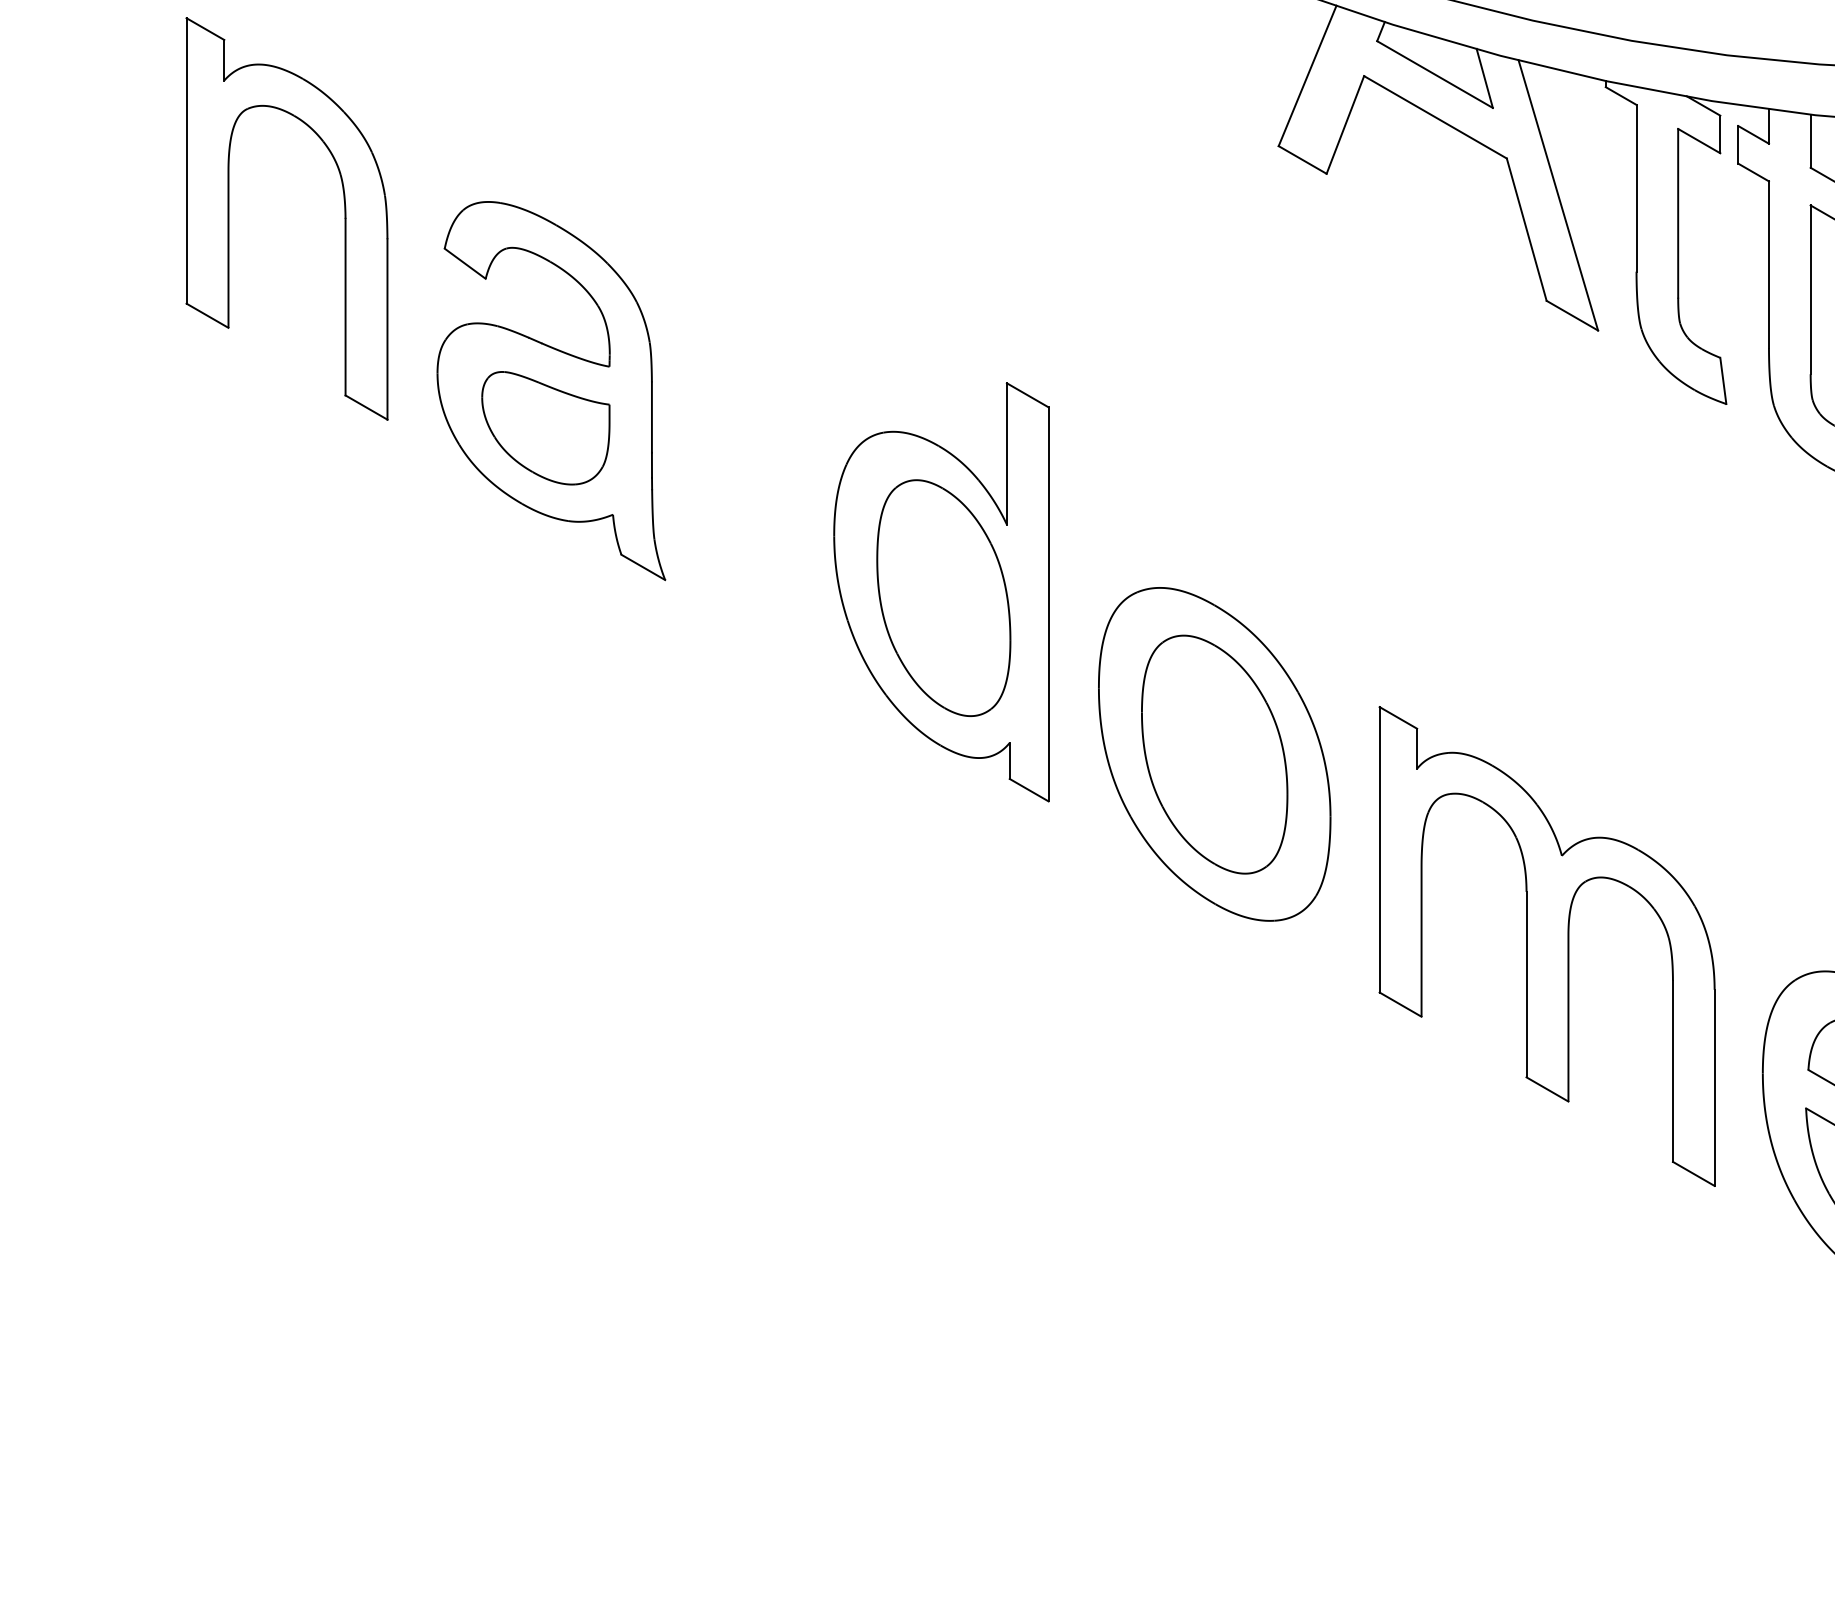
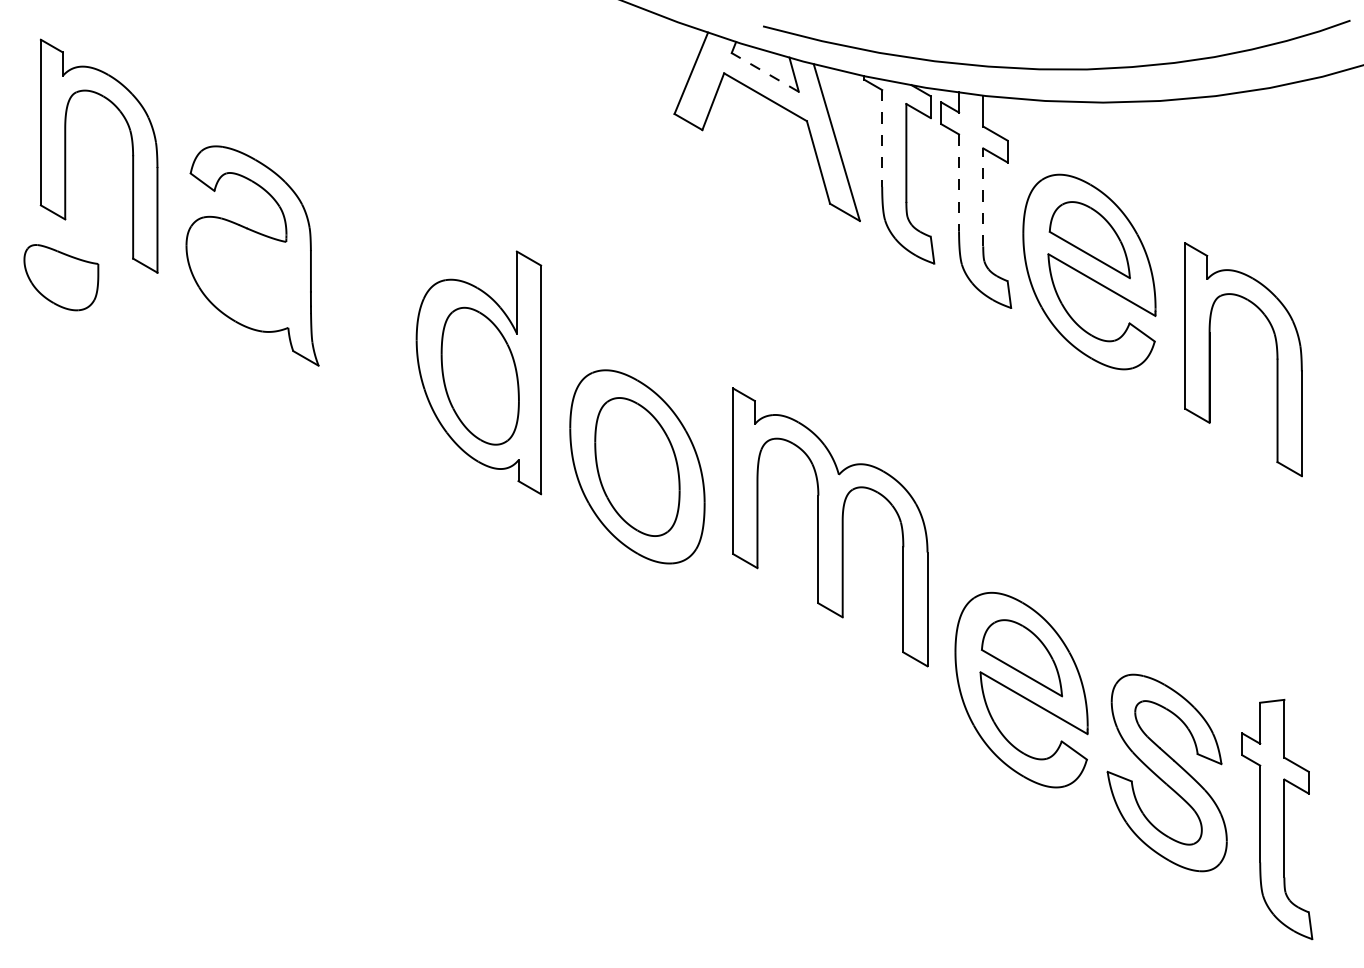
line: (1435, 74) -> (765, 72), solid -> dashed
line: (1637, 188) -> (882, 138), solid -> dashed
line: (1769, 265) -> (959, 183), solid -> dashed
line: (1811, 290) -> (983, 197), solid -> dashed
part: (546, 427) -> (61, 277), moved
part: (1547, 946) -> (830, 527), moved

